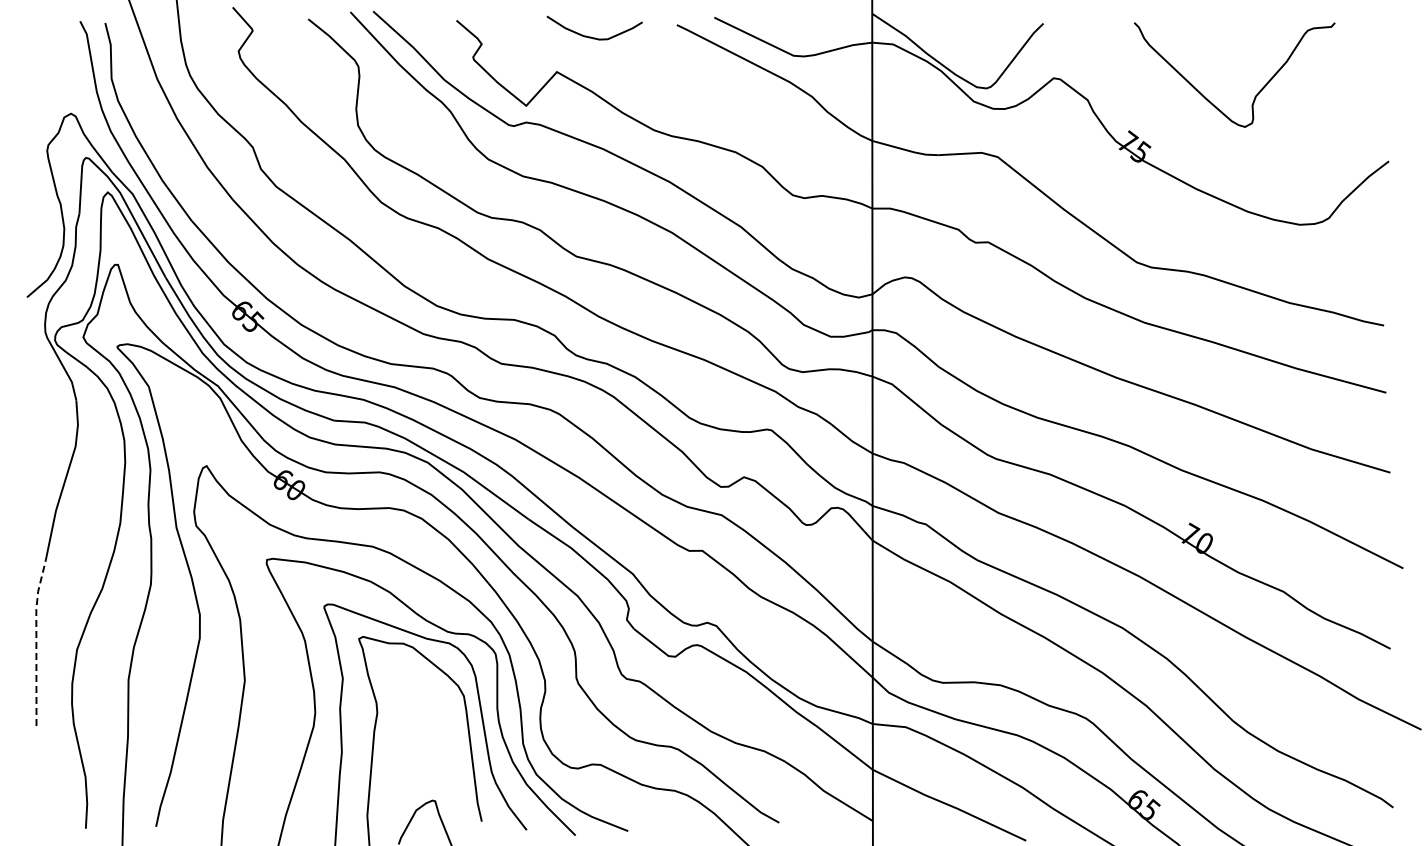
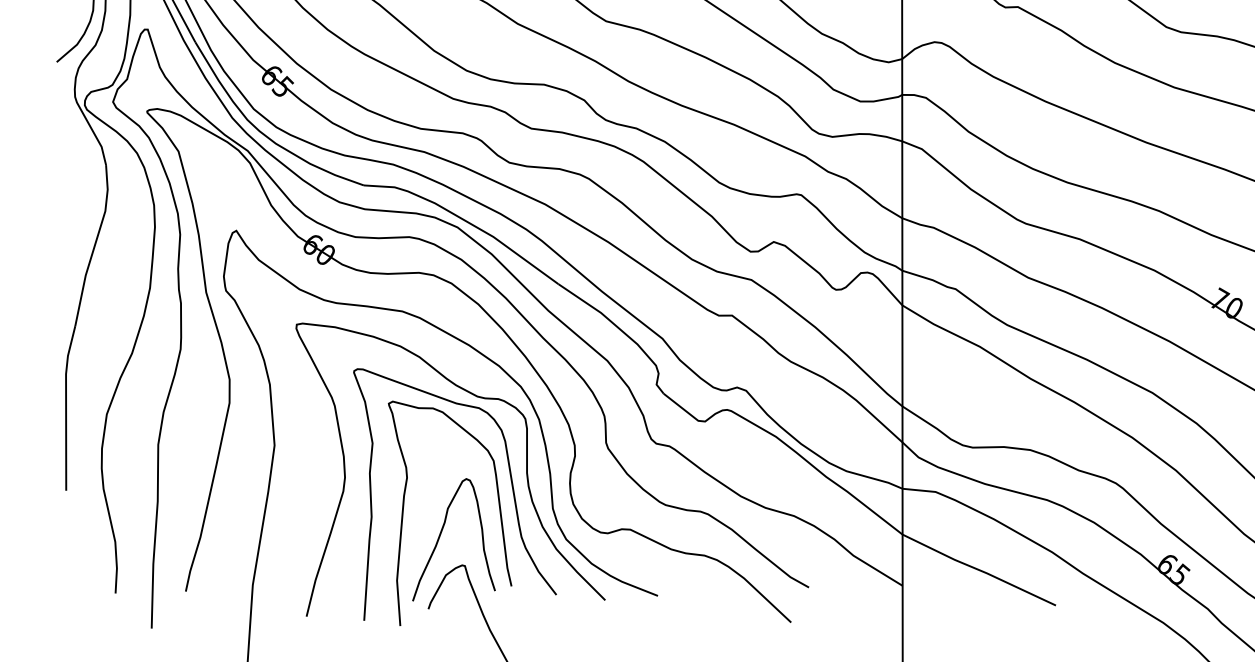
line: (36, 641) -> (66, 406), dashed -> solid
curve: (411, 770) -> (441, 535), added

